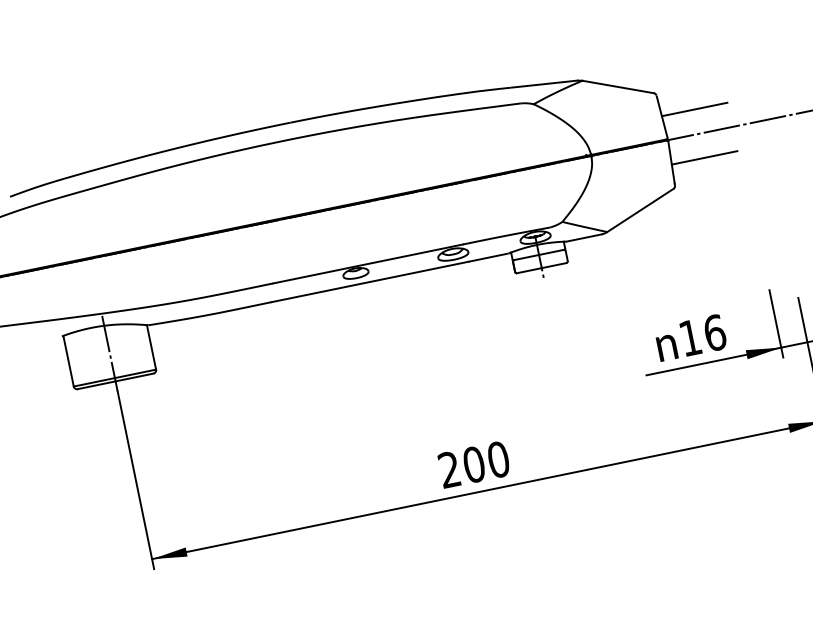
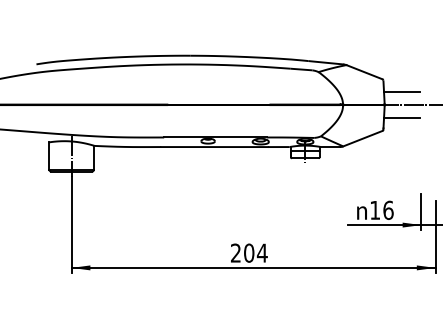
text: (496, 458) -> (261, 252), 200 -> 204

